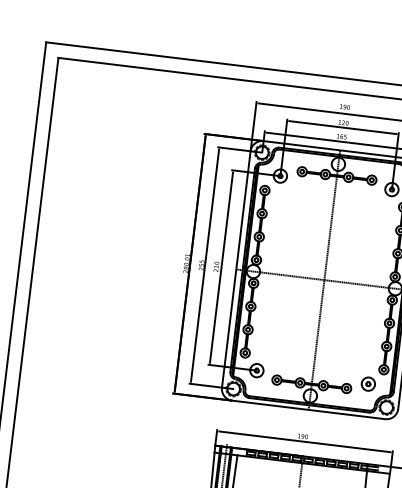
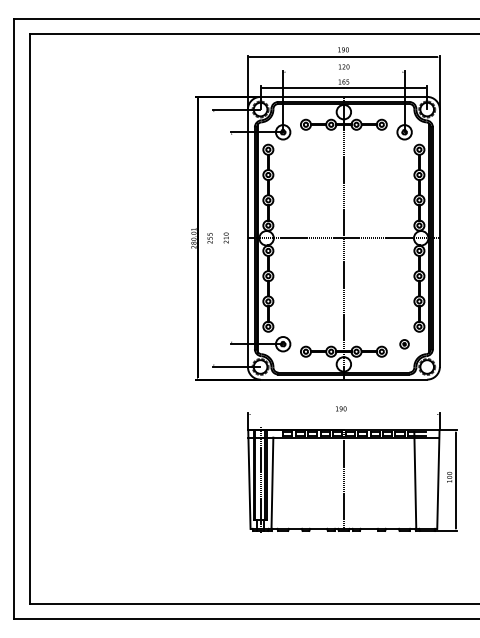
line: (342, 127) -> (343, 72), removed
line: (204, 265) -> (213, 238), removed
line: (221, 266) -> (231, 237), removed
part: (368, 384) -> (404, 344), size x0.6
line: (304, 441) -> (343, 414), removed

